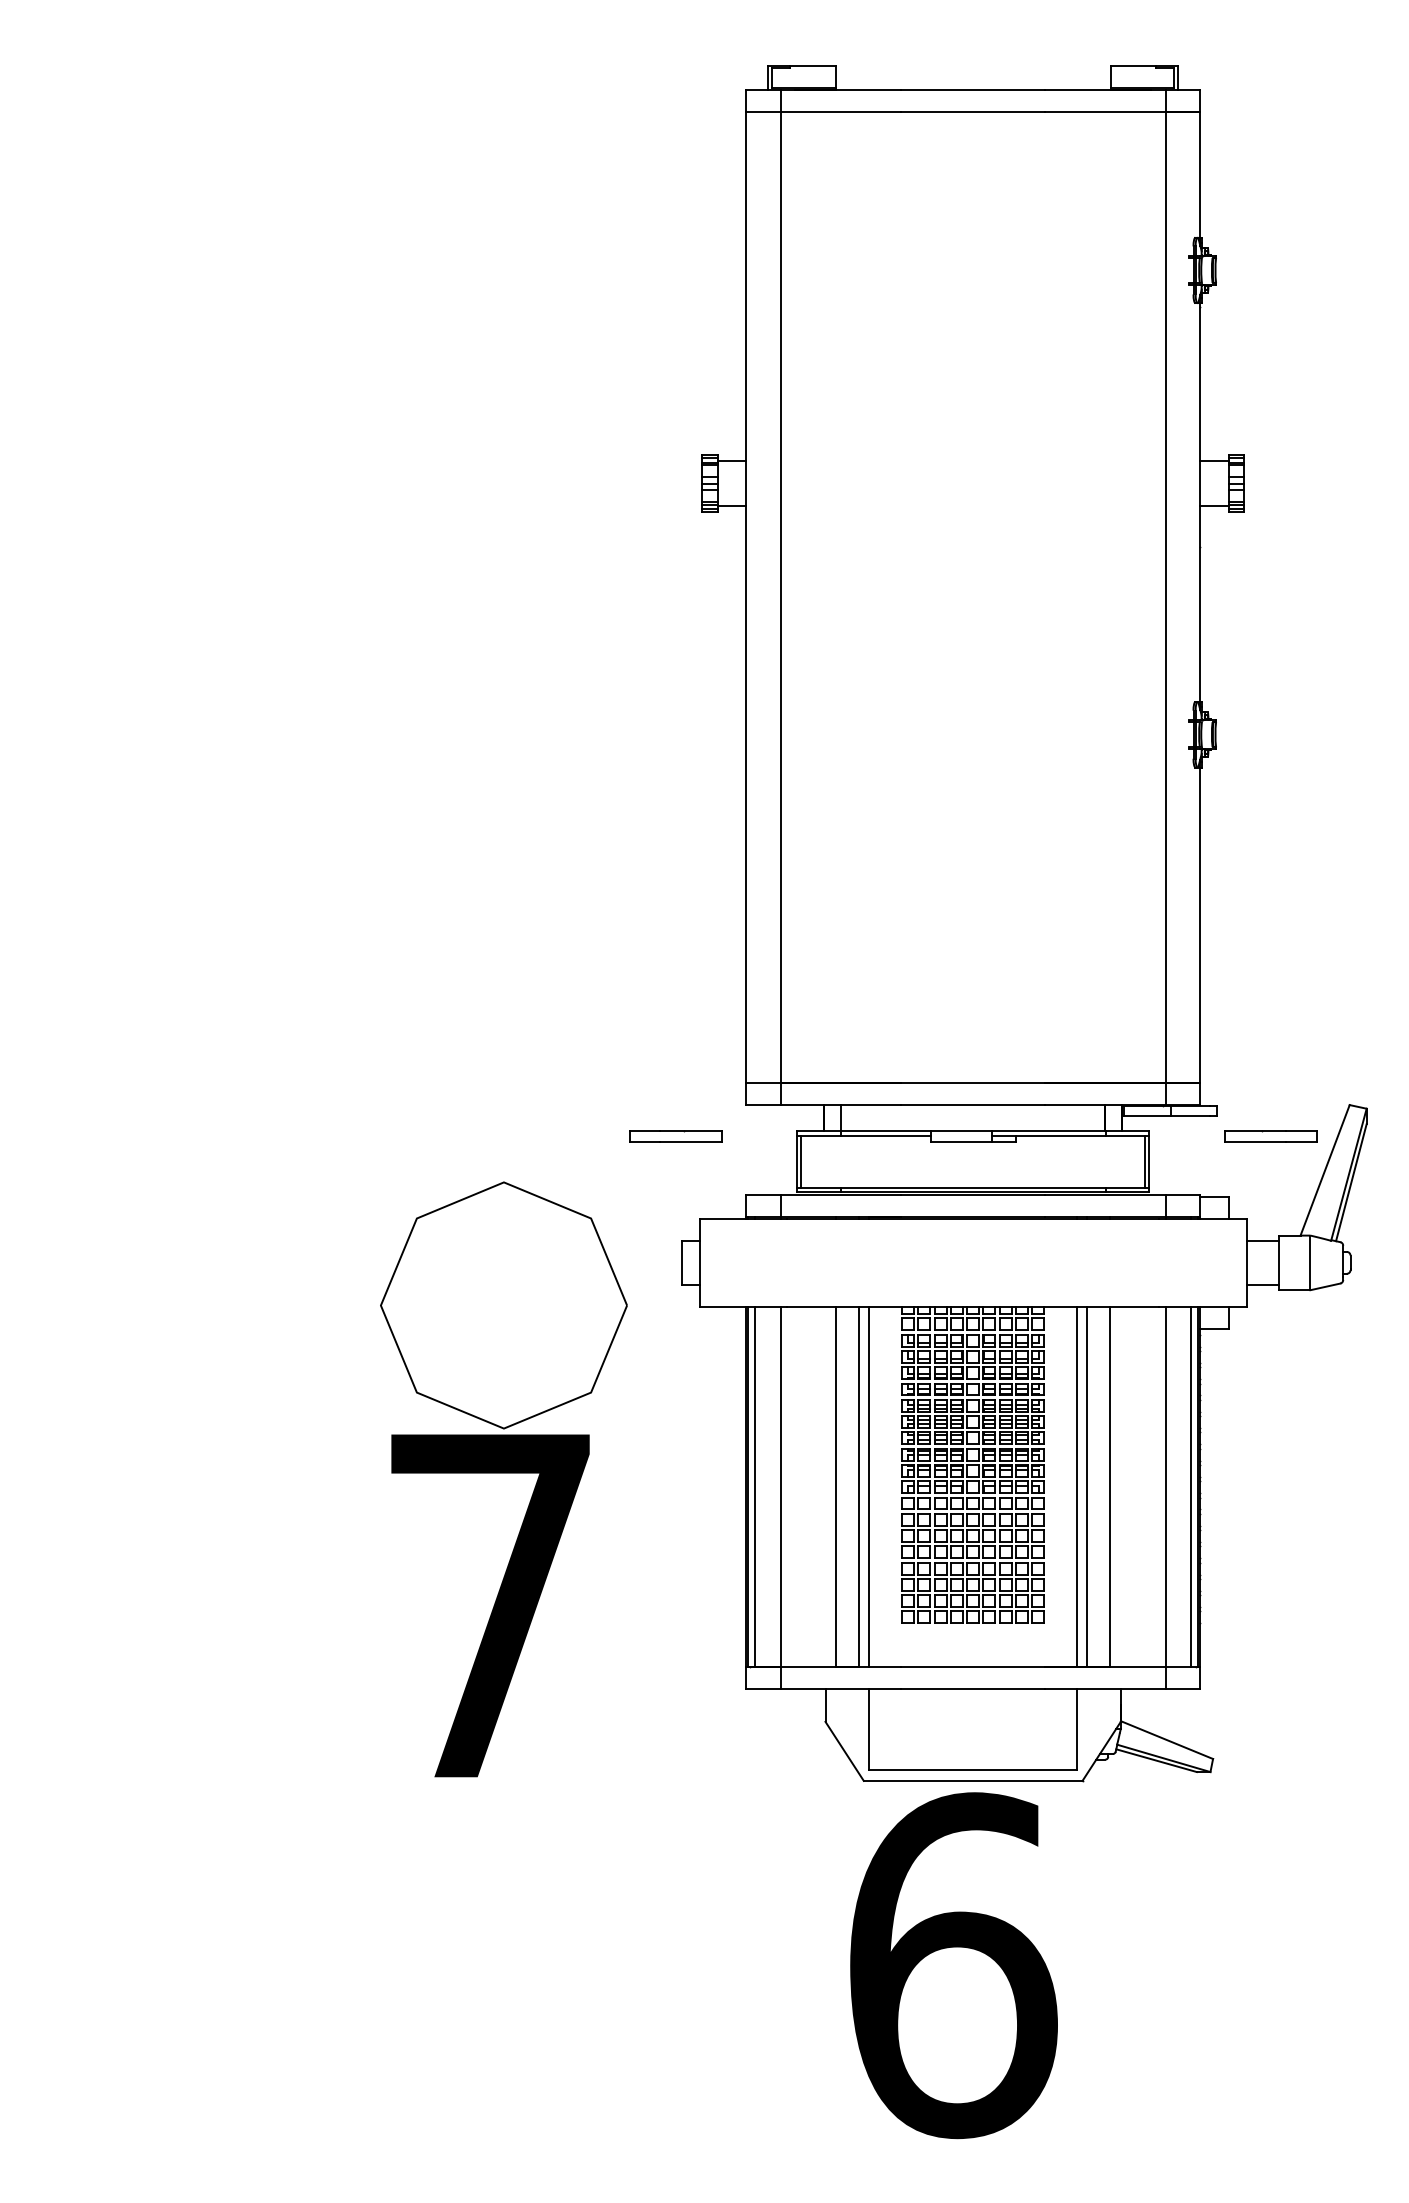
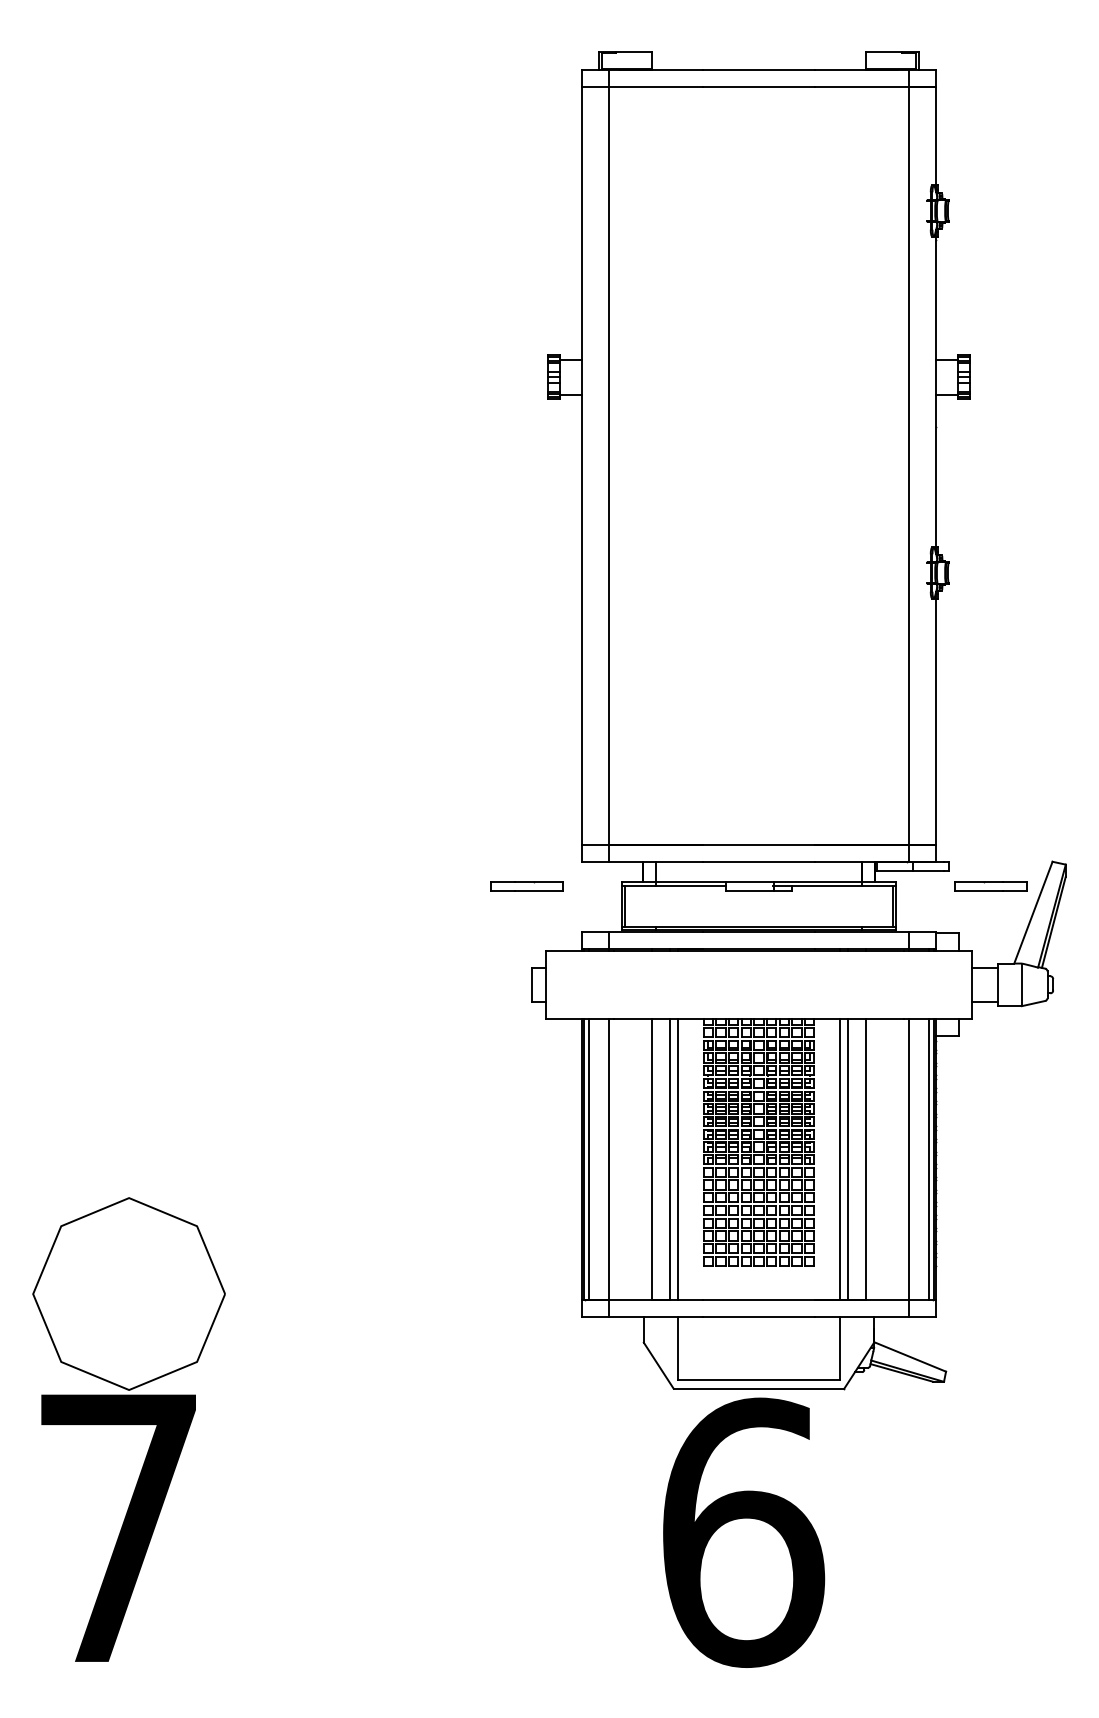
part: (503, 1479) -> (128, 1429), moved

